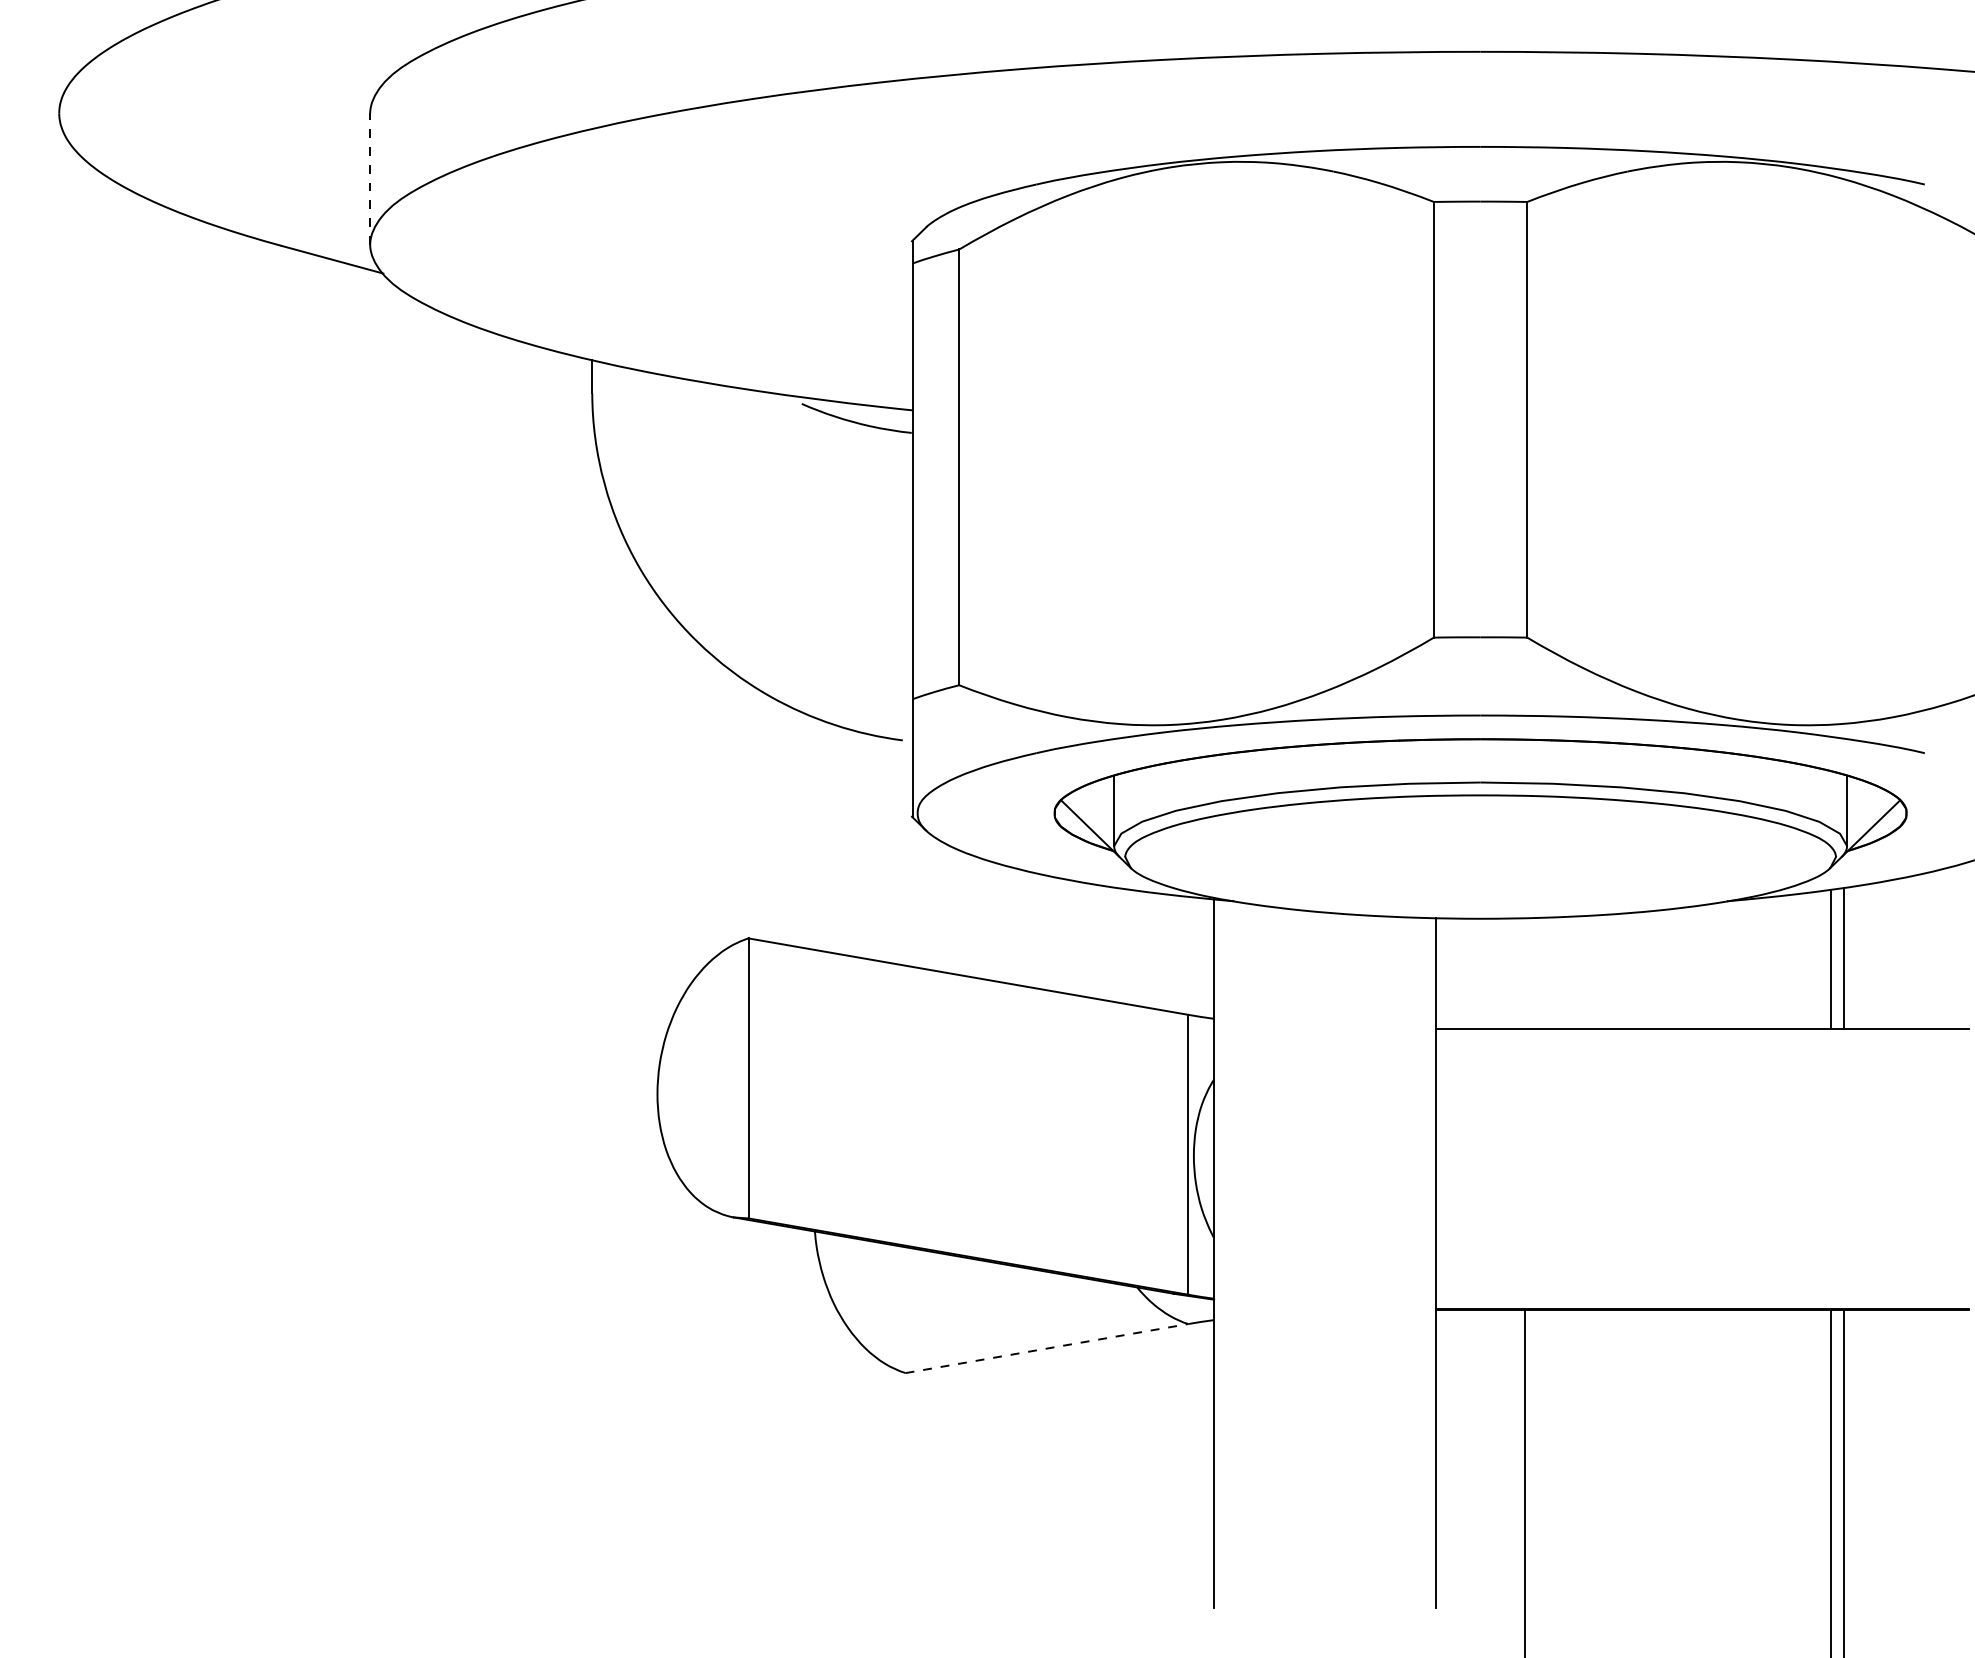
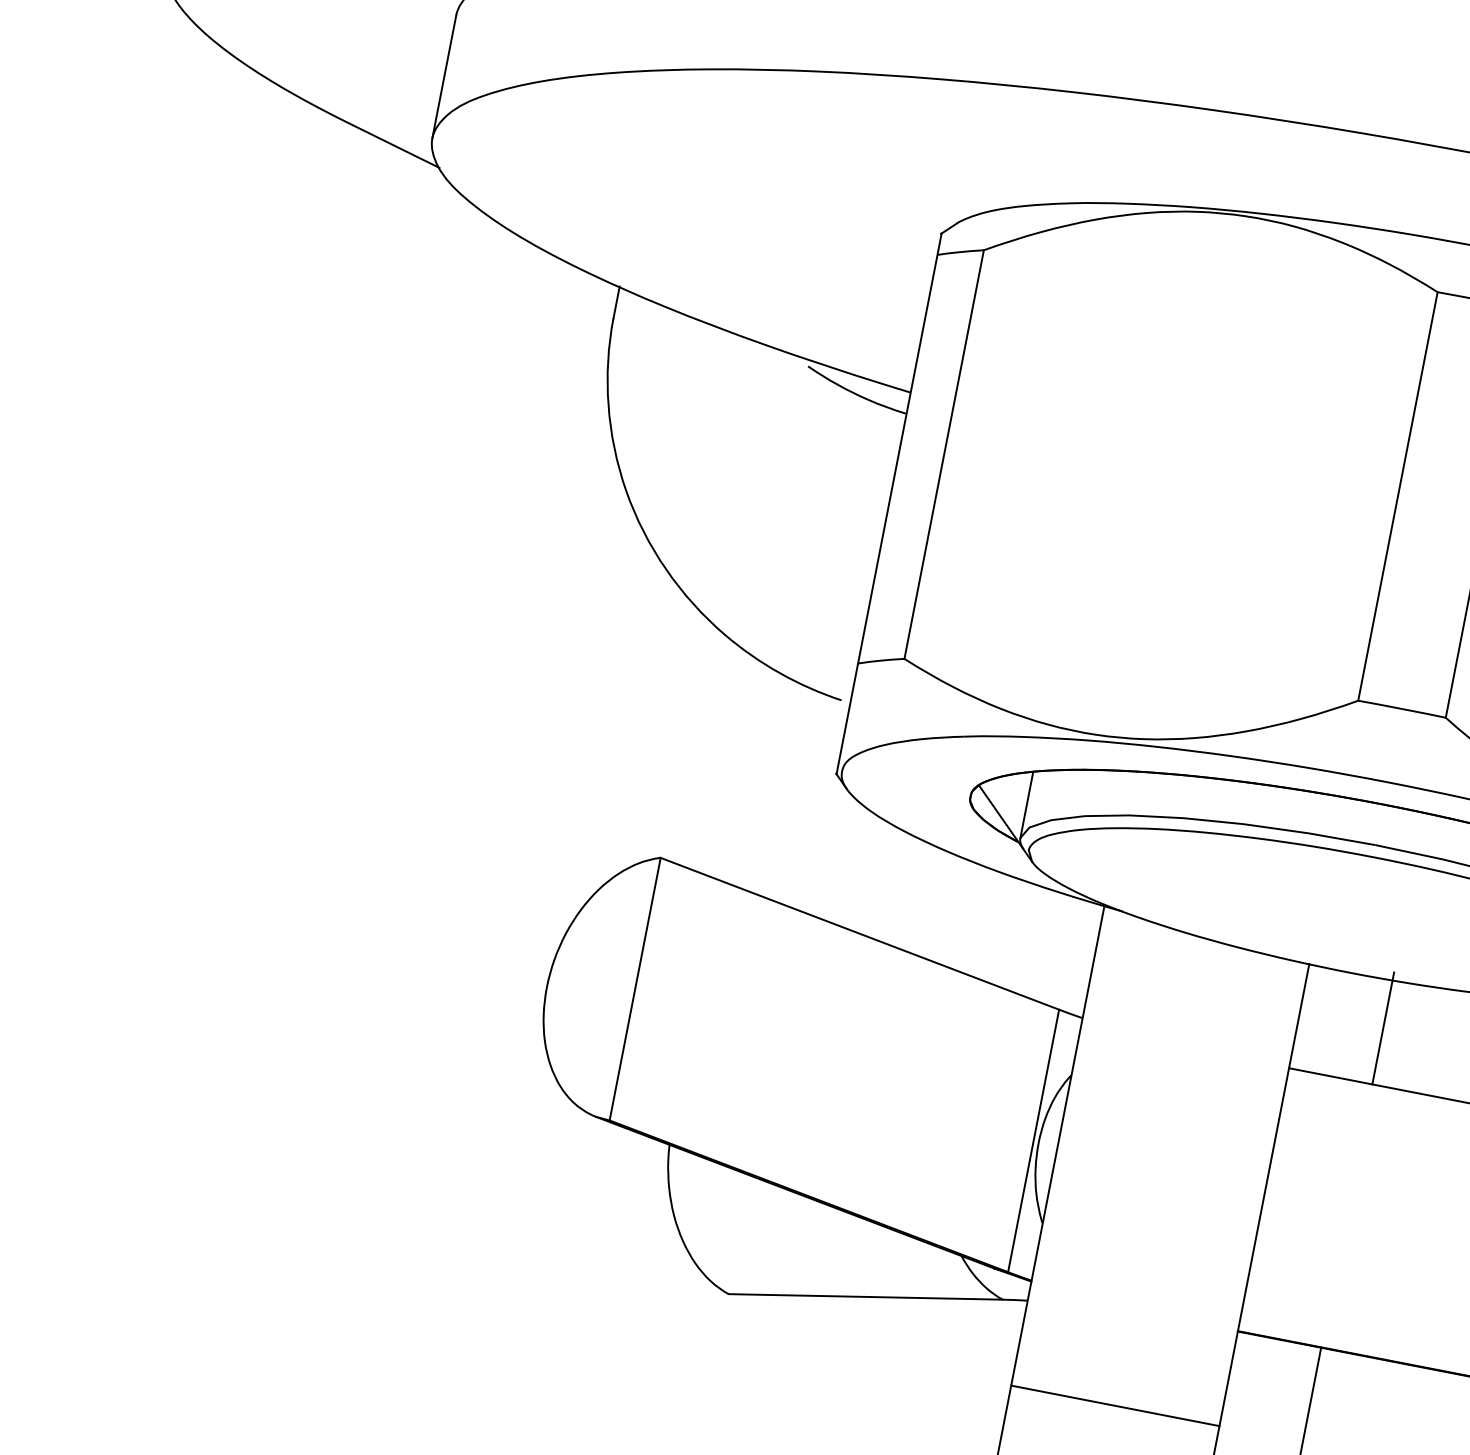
line: (370, 179) -> (444, 77), dashed -> solid
line: (1525, 969) -> (1383, 1028), added
line: (1047, 1348) -> (866, 1296), dashed -> solid
line: (1325, 1410) -> (1115, 1405), added

